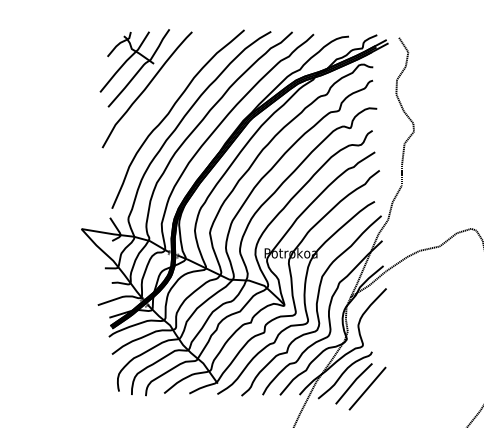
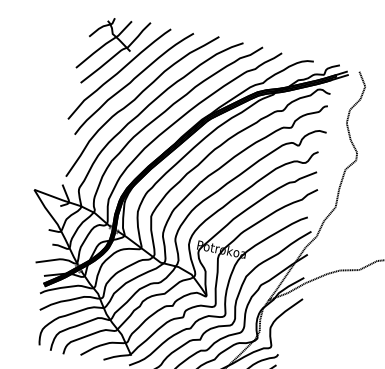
part: (164, 96) -> (134, 83), added

